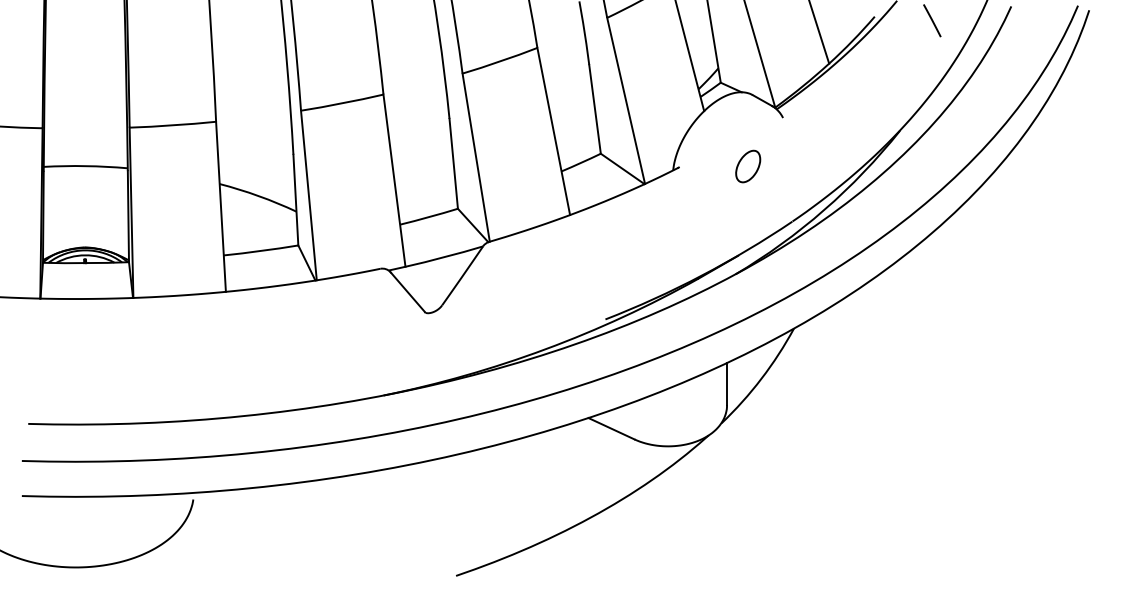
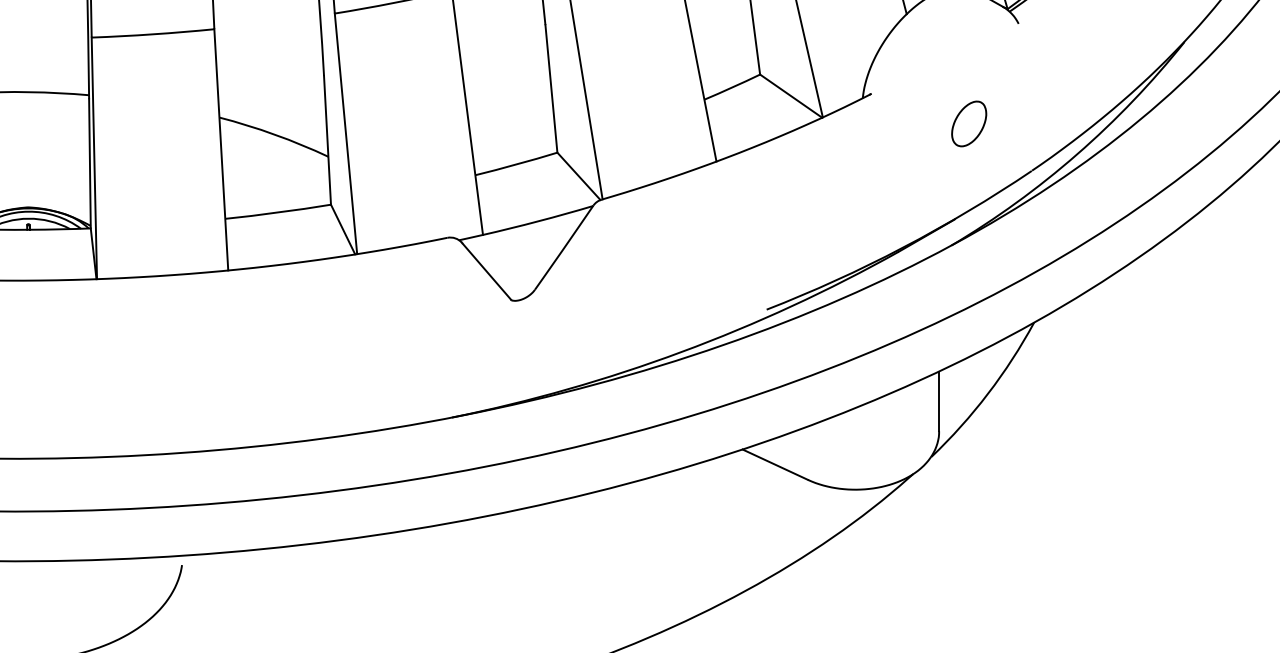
part: (748, 166) -> (969, 123), moved

